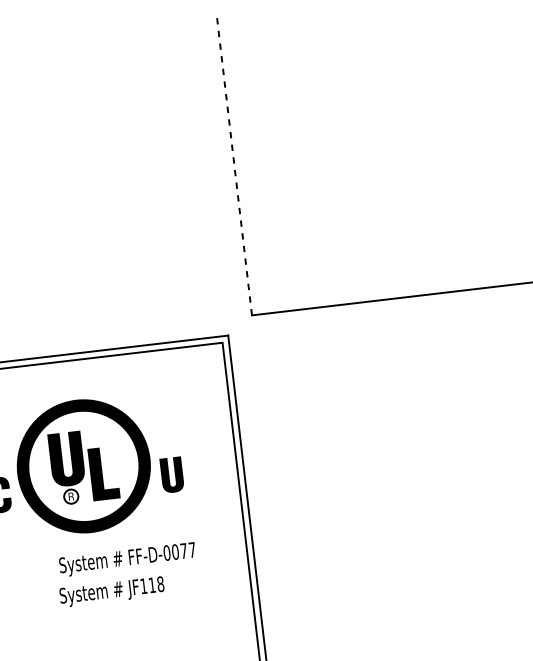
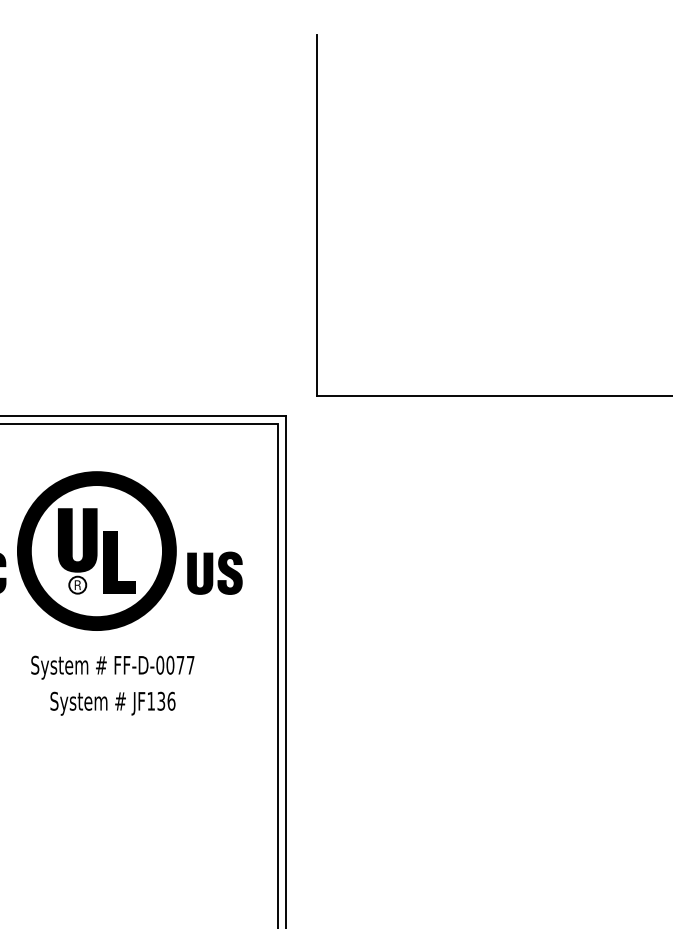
line: (233, 165) -> (316, 215), dashed -> solid
fill: (196, 471) -> (229, 572), added
text: (127, 559) -> (112, 667), moved
text: (156, 584) -> (166, 700), JF118 -> JF136

